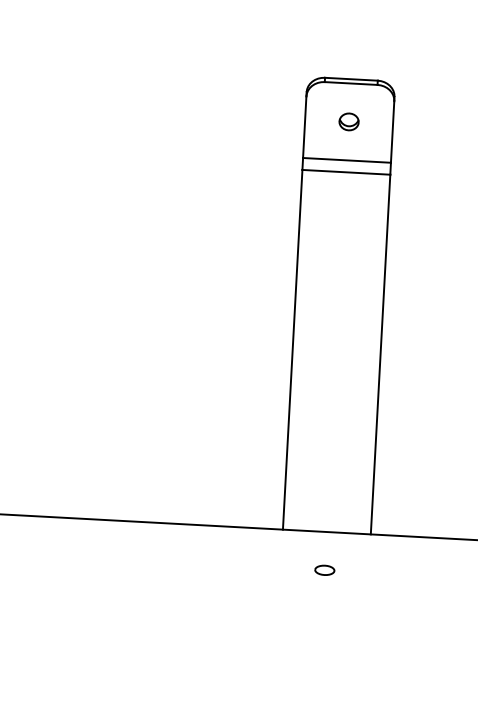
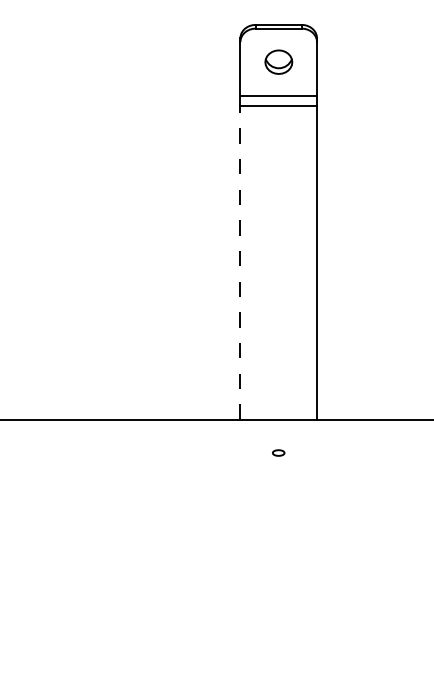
part: (348, 121) -> (278, 61), size x1.6
line: (292, 349) -> (240, 262), solid -> dashed
part: (324, 569) -> (278, 452), size x0.7

